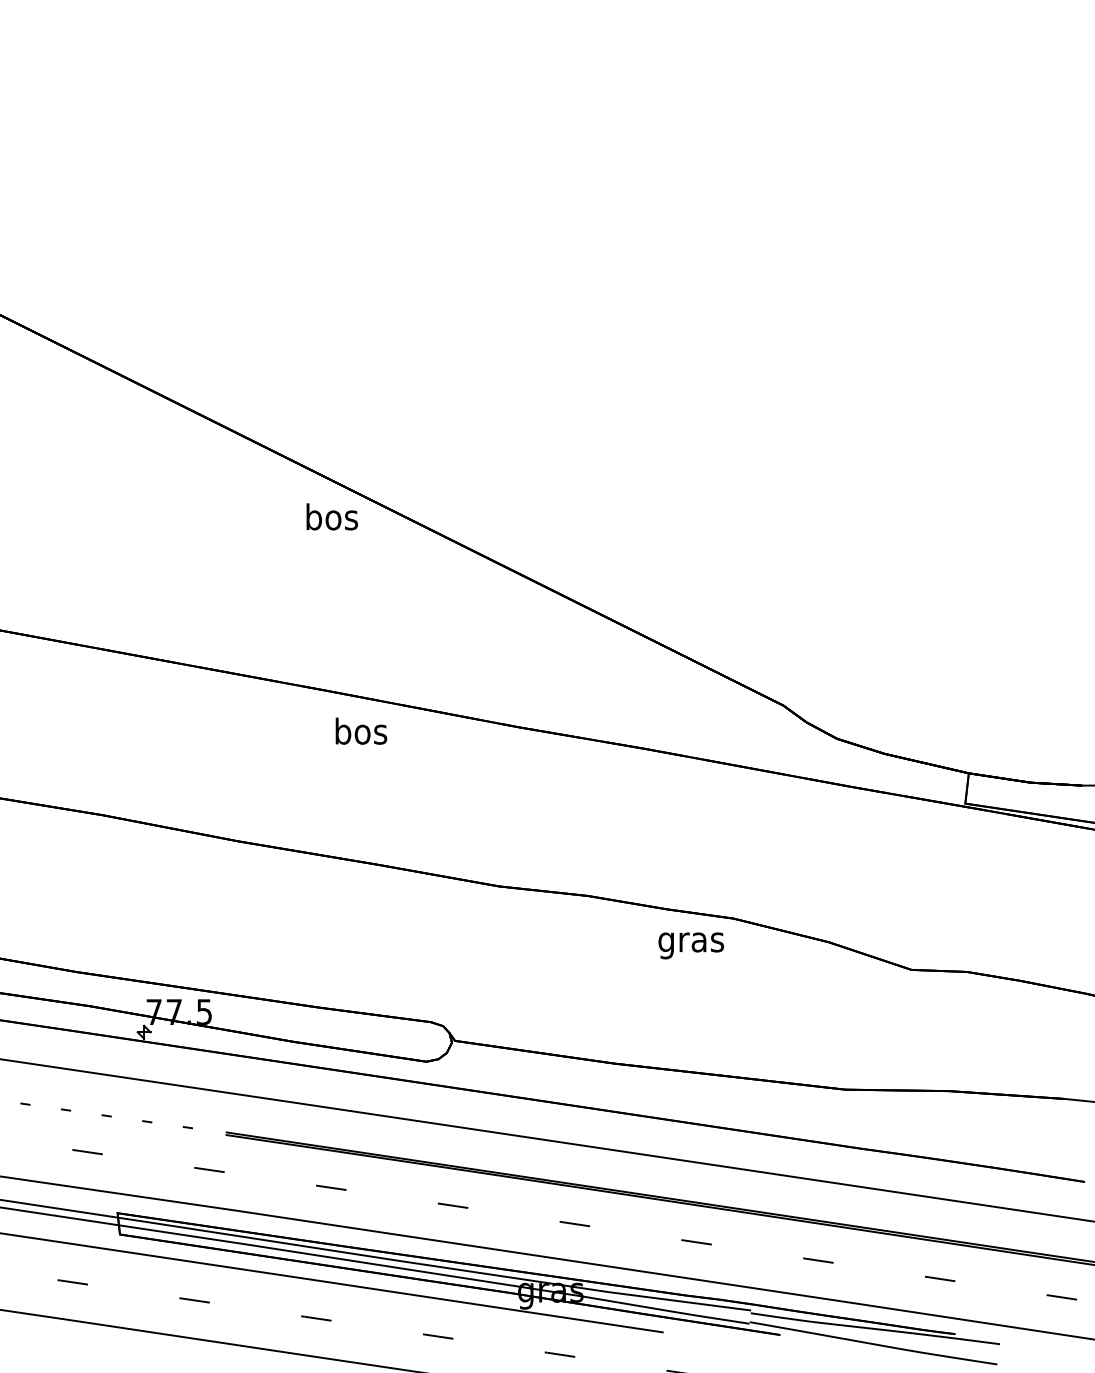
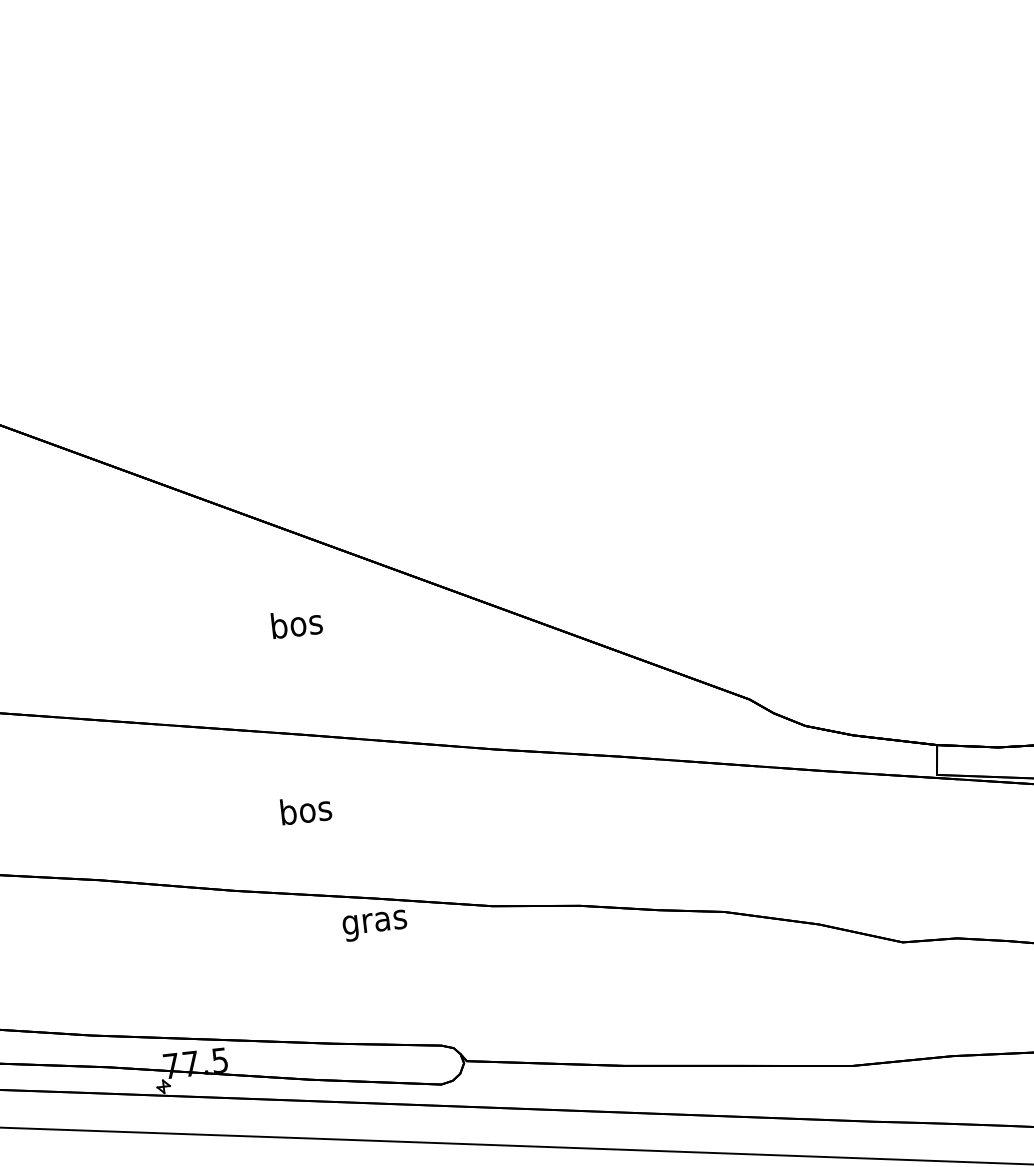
text: (332, 516) -> (297, 623), moved
text: (361, 730) -> (306, 809), moved
text: (691, 945) -> (375, 925), moved

